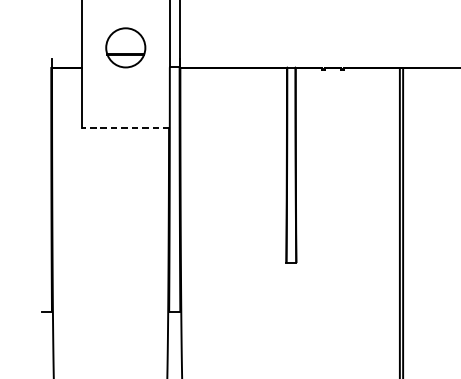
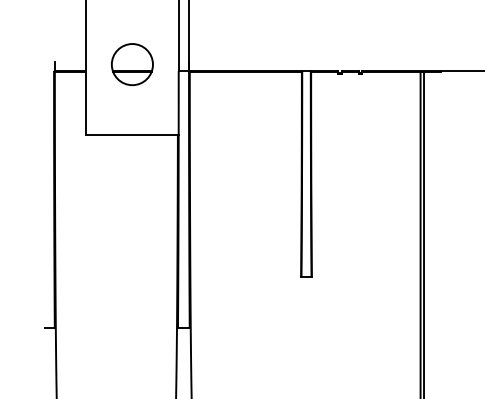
part: (125, 47) -> (132, 64), moved
line: (124, 127) -> (131, 134), dashed -> solid

